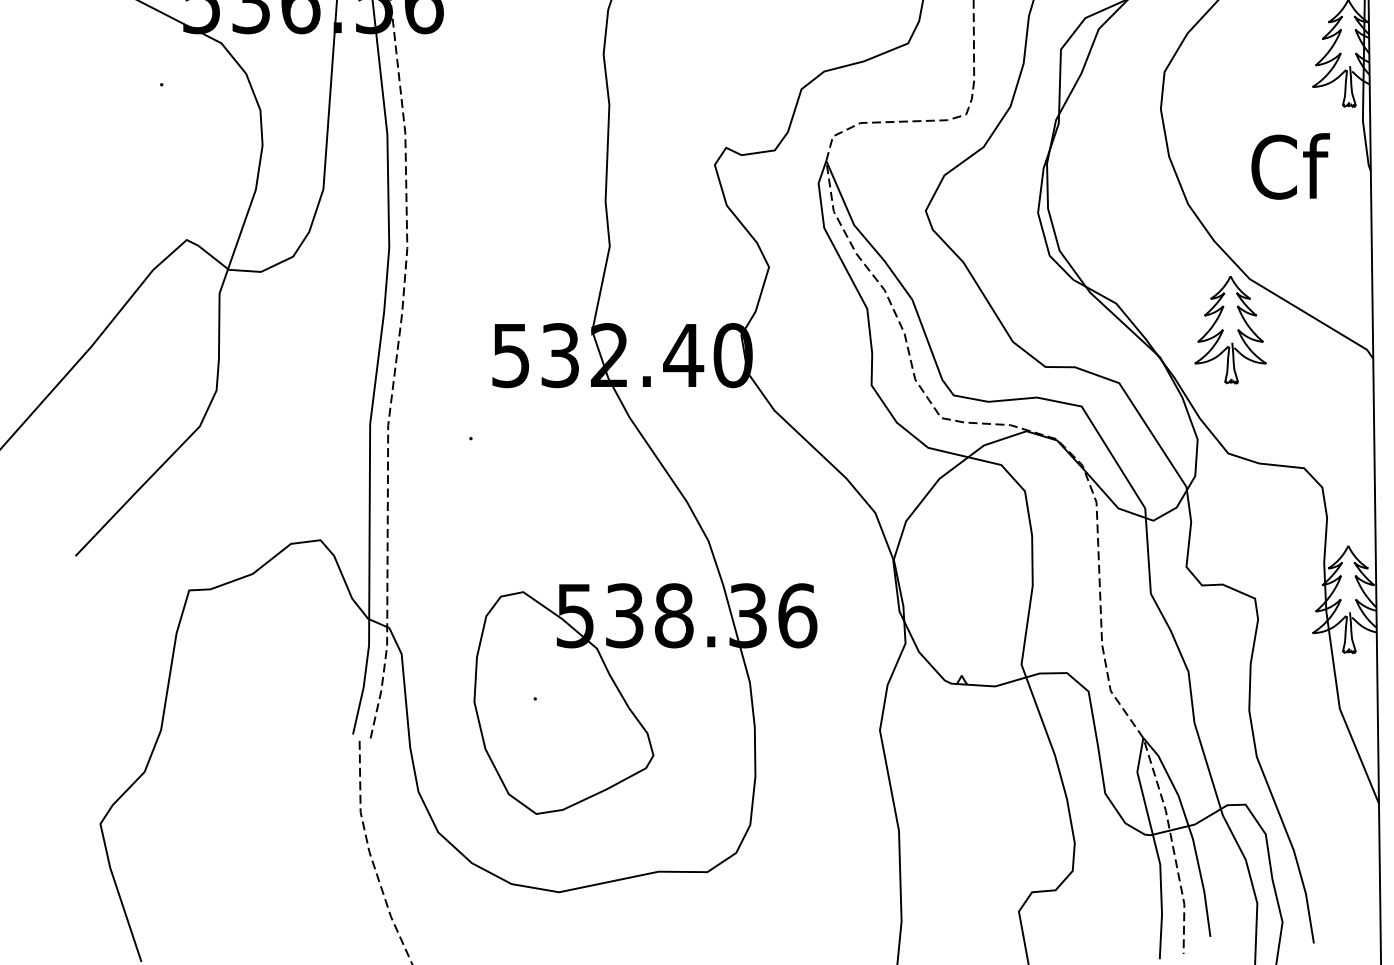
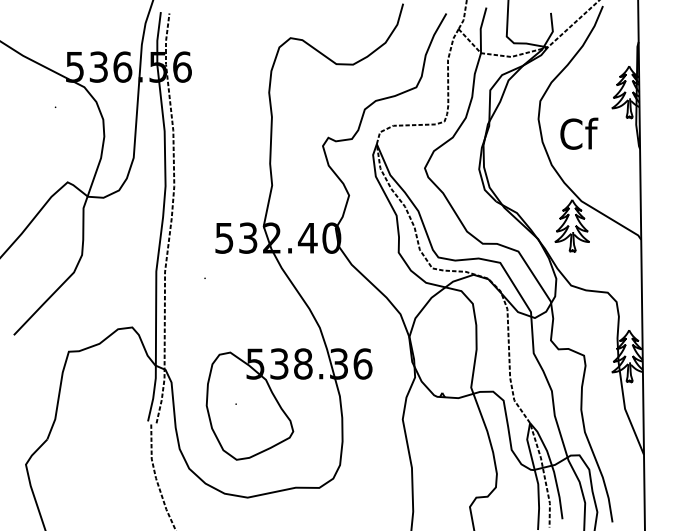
text: (1291, 165) -> (579, 133), moved

